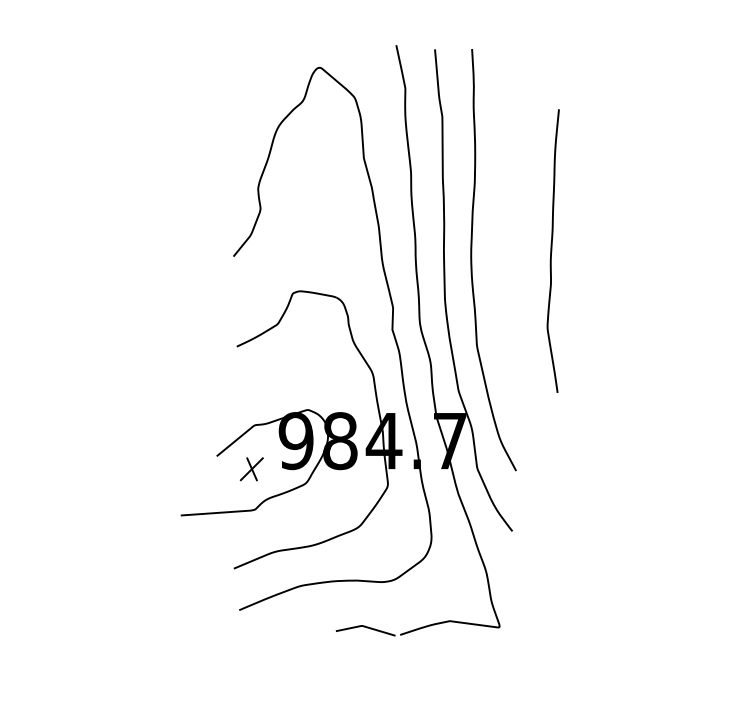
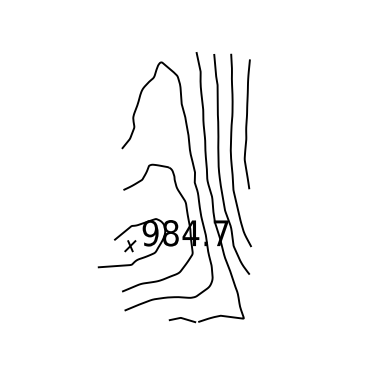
curve: (551, 251) -> (246, 124), moved

